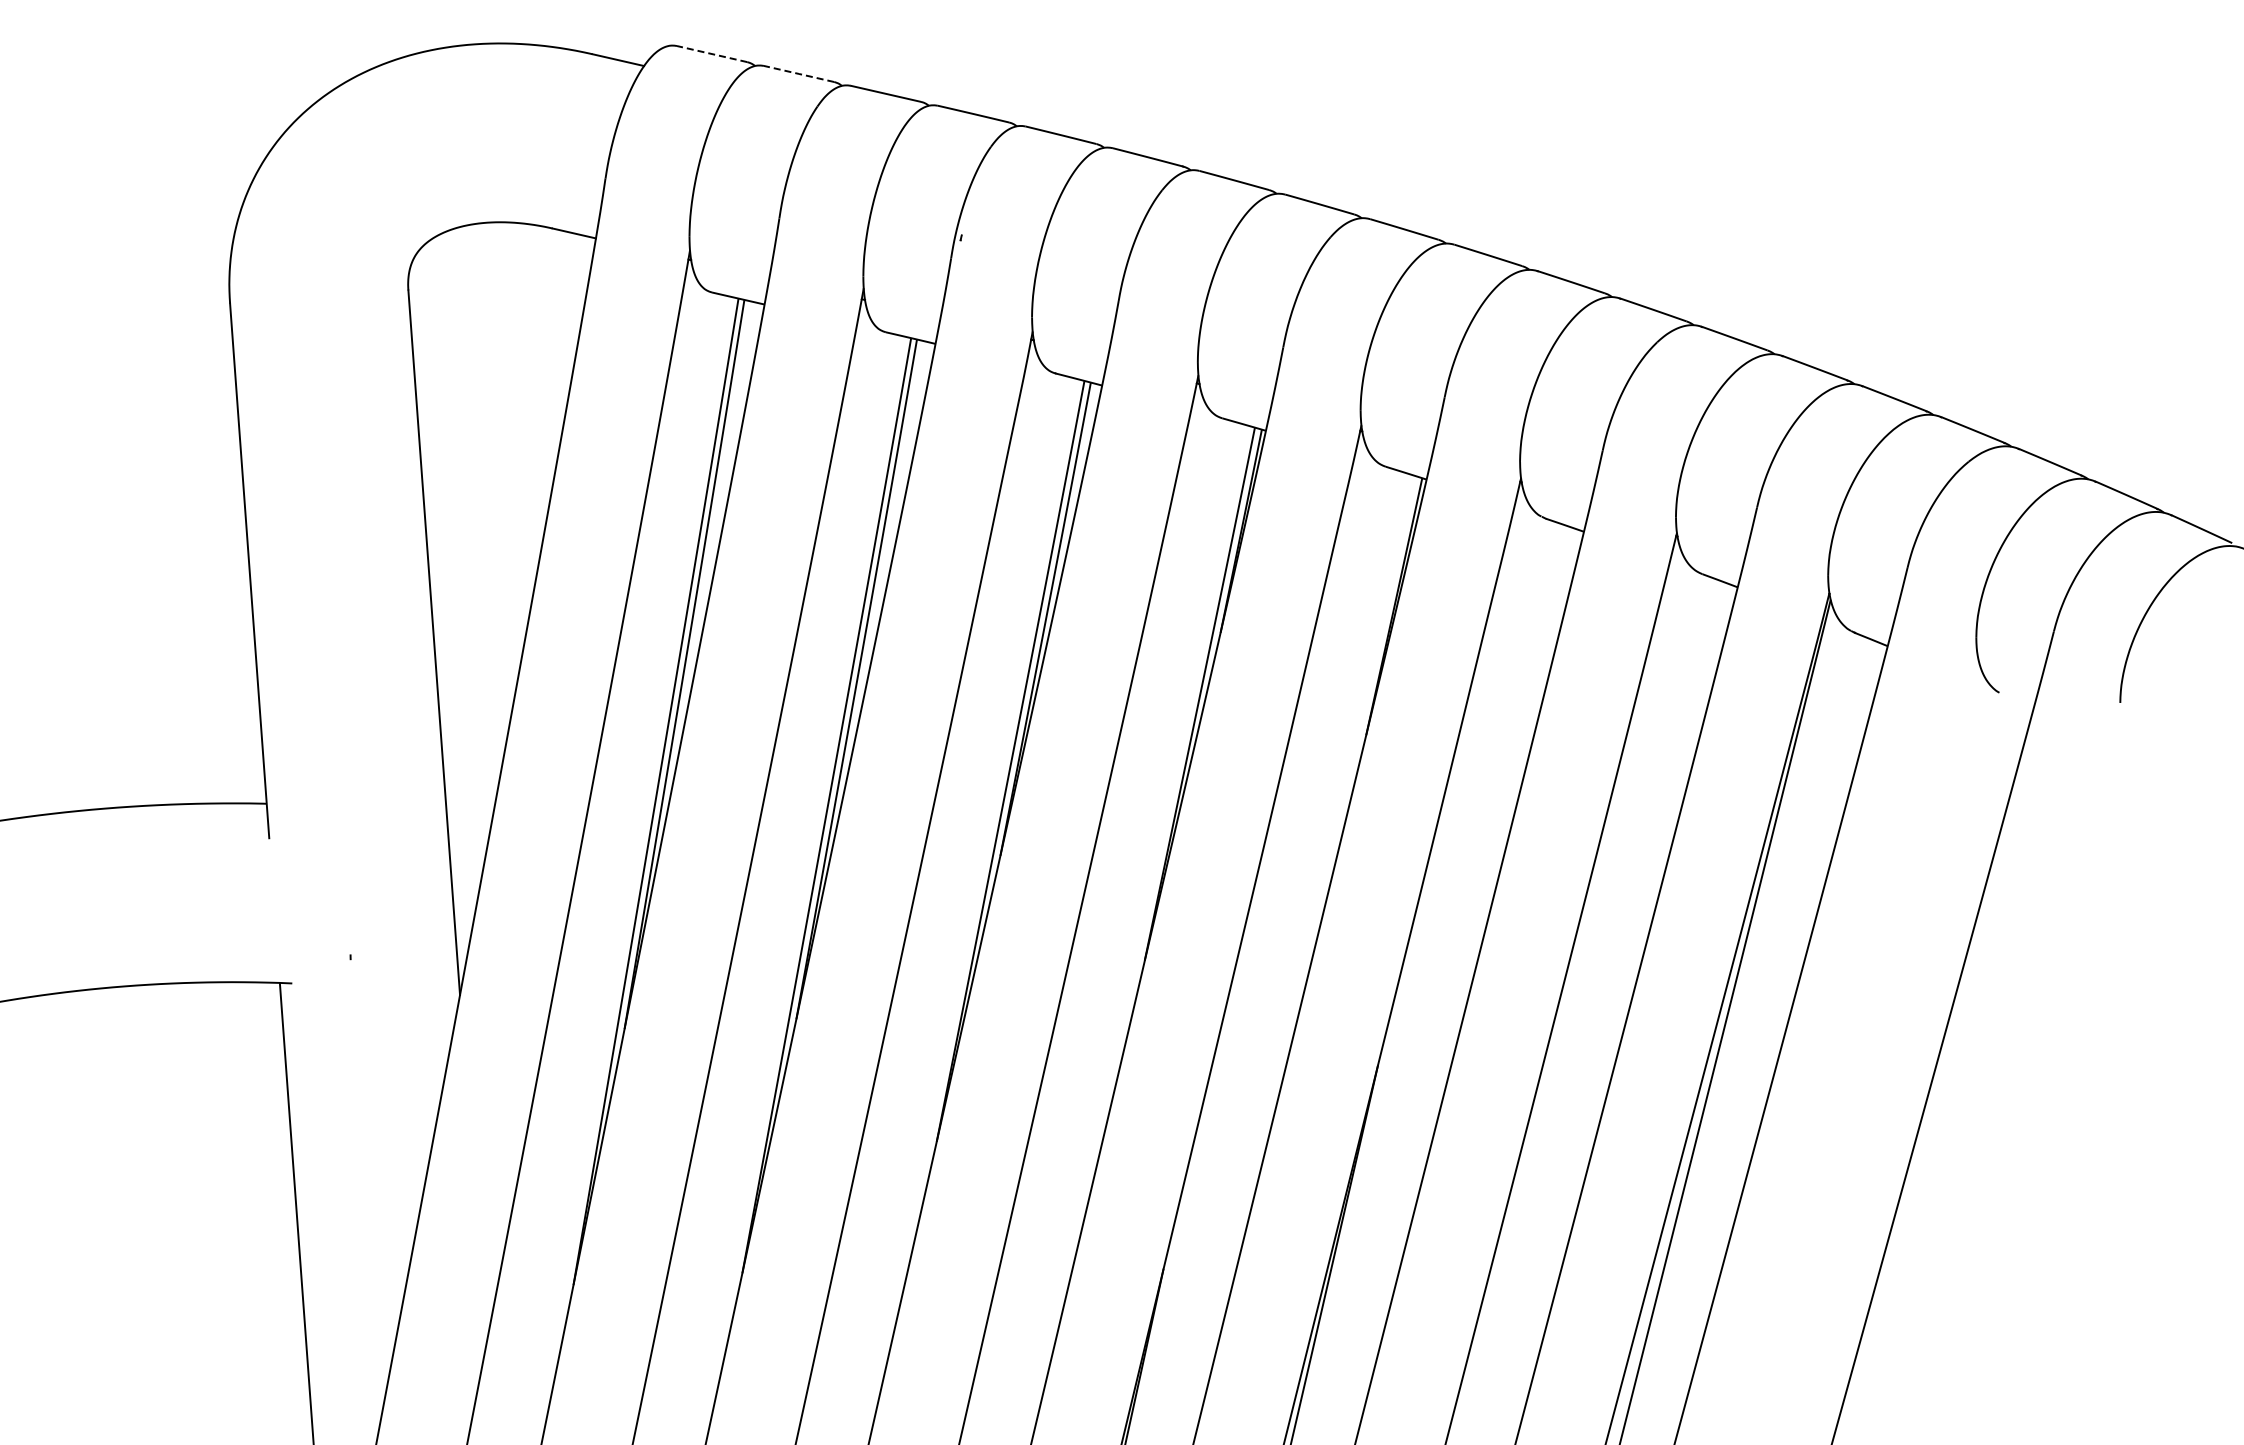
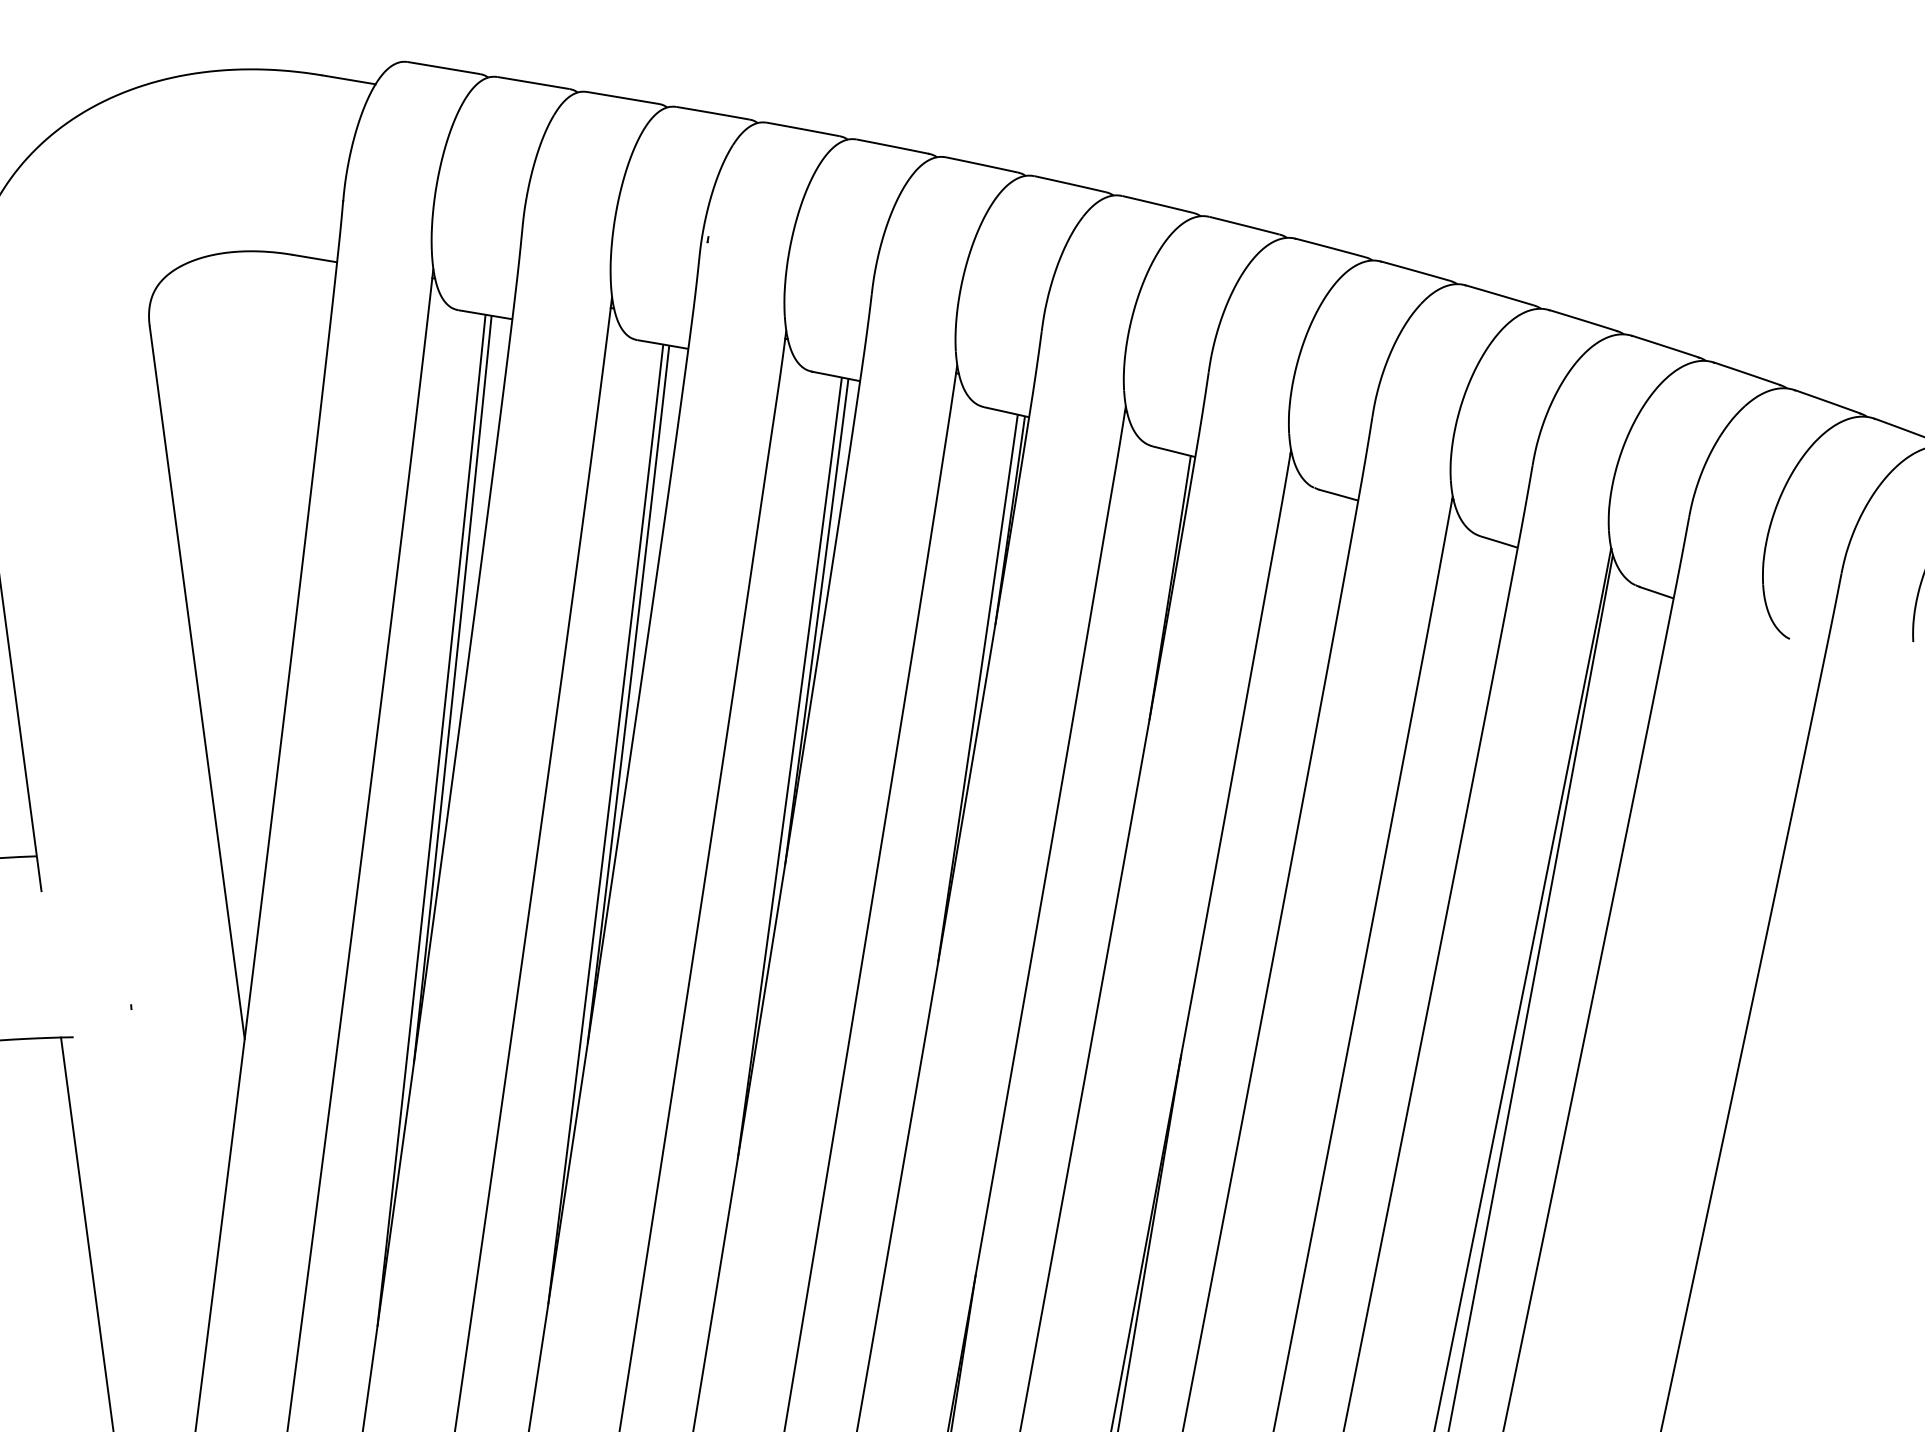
line: (712, 54) -> (444, 68), dashed -> solid
line: (799, 73) -> (533, 82), dashed -> solid

